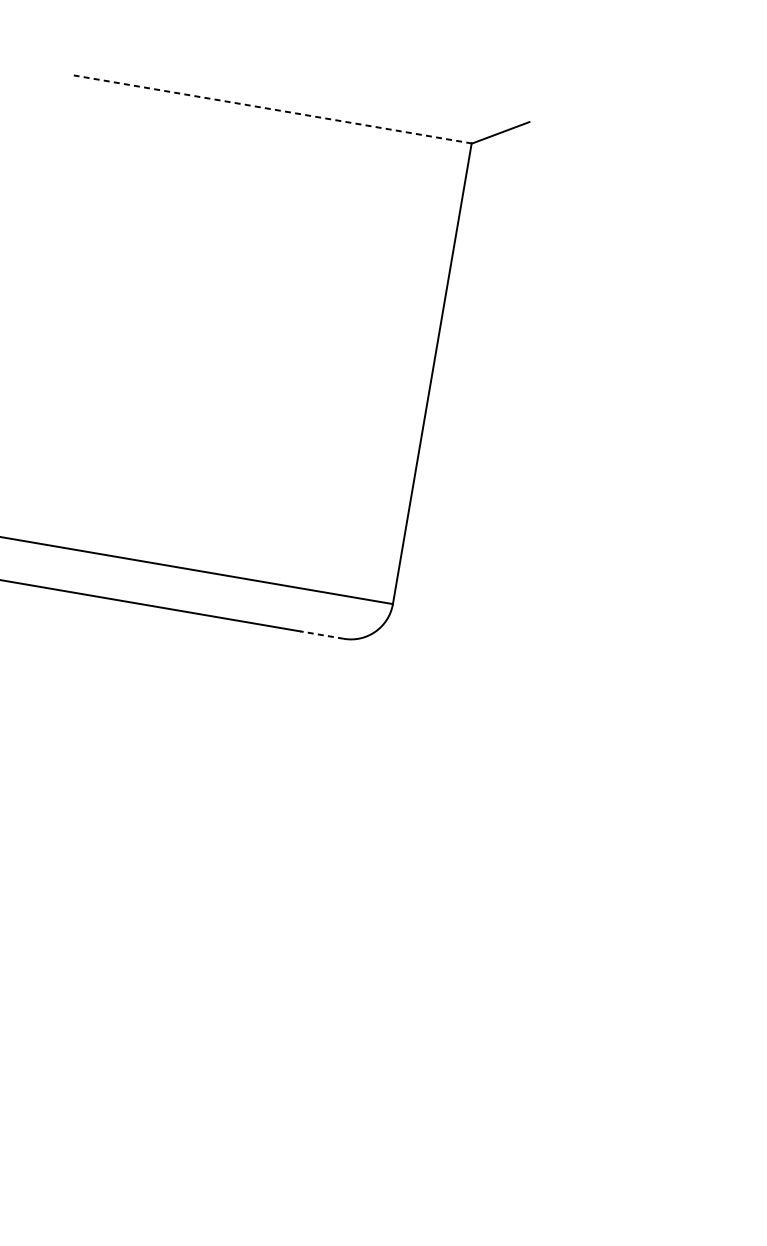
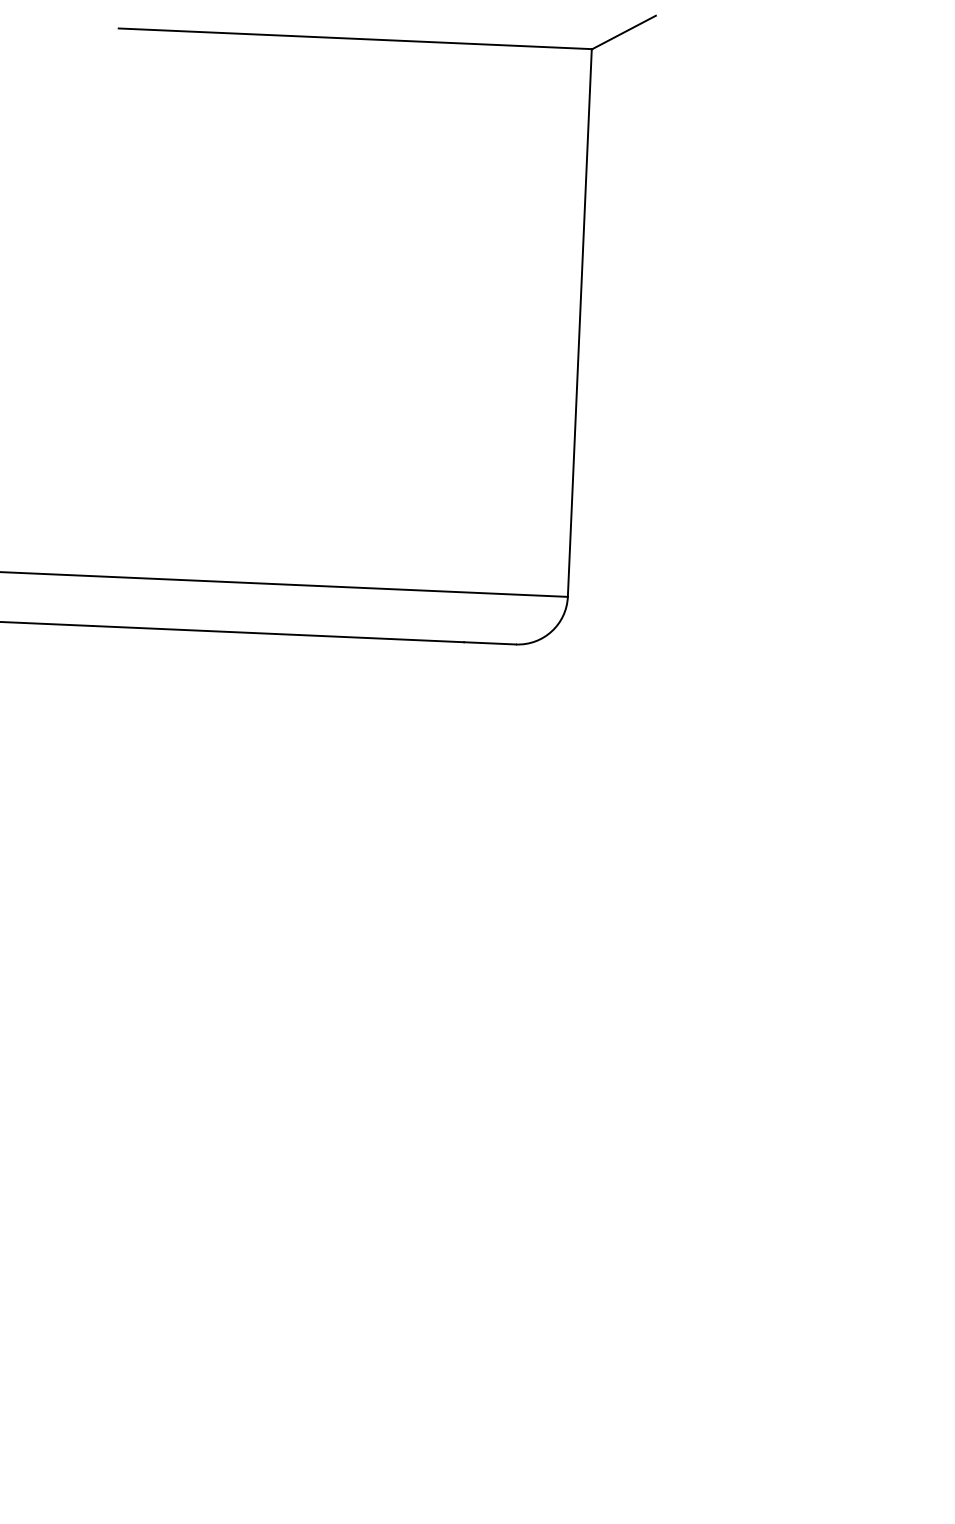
line: (272, 109) -> (355, 38), dashed -> solid
line: (321, 635) -> (489, 643), dashed -> solid

